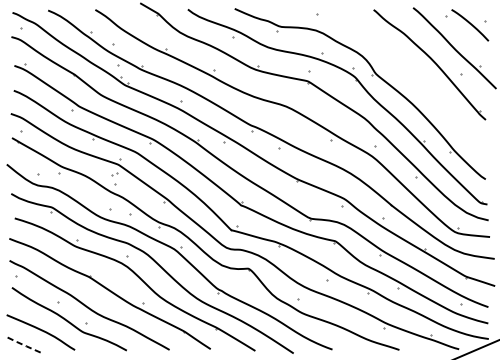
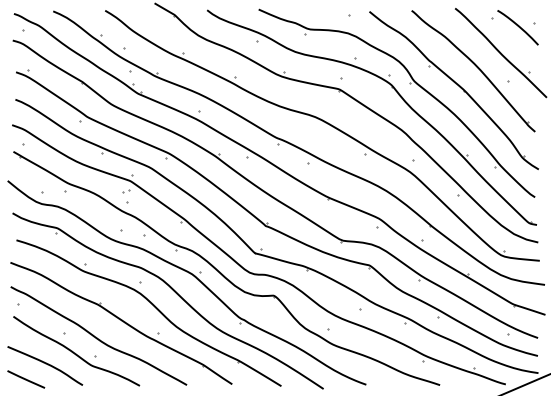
part: (415, 77) -> (457, 85), added
line: (23, 344) -> (26, 379), dashed -> solid

